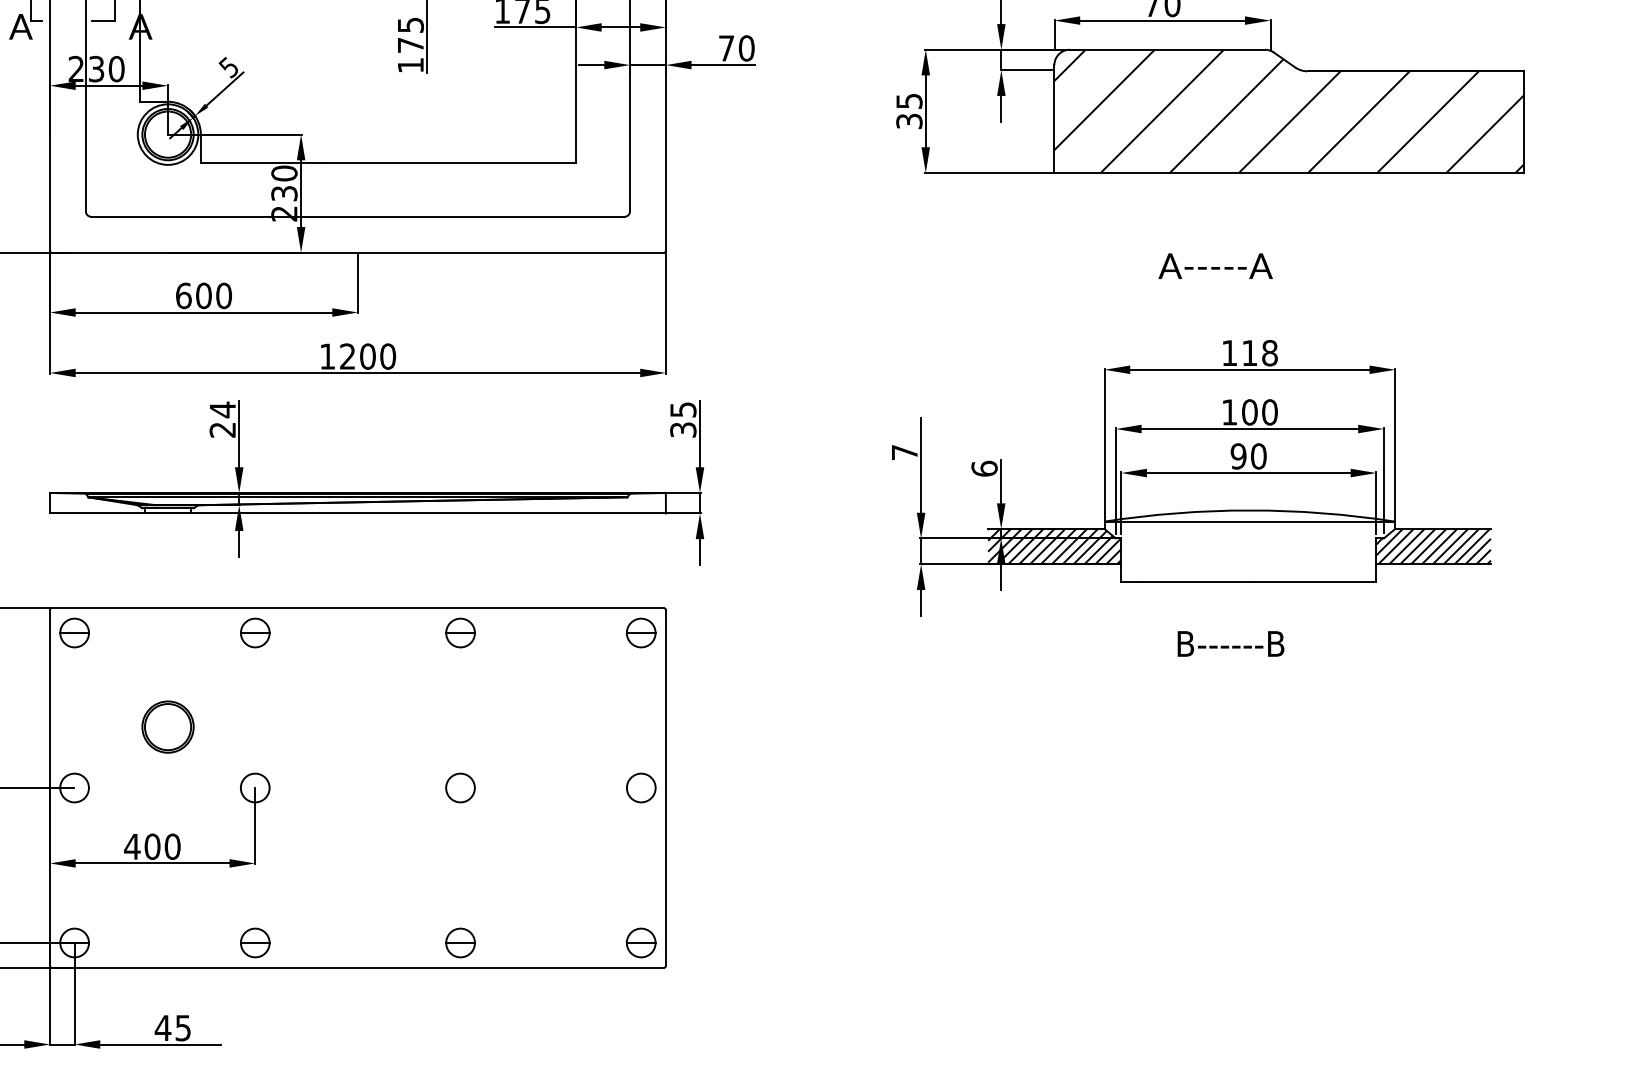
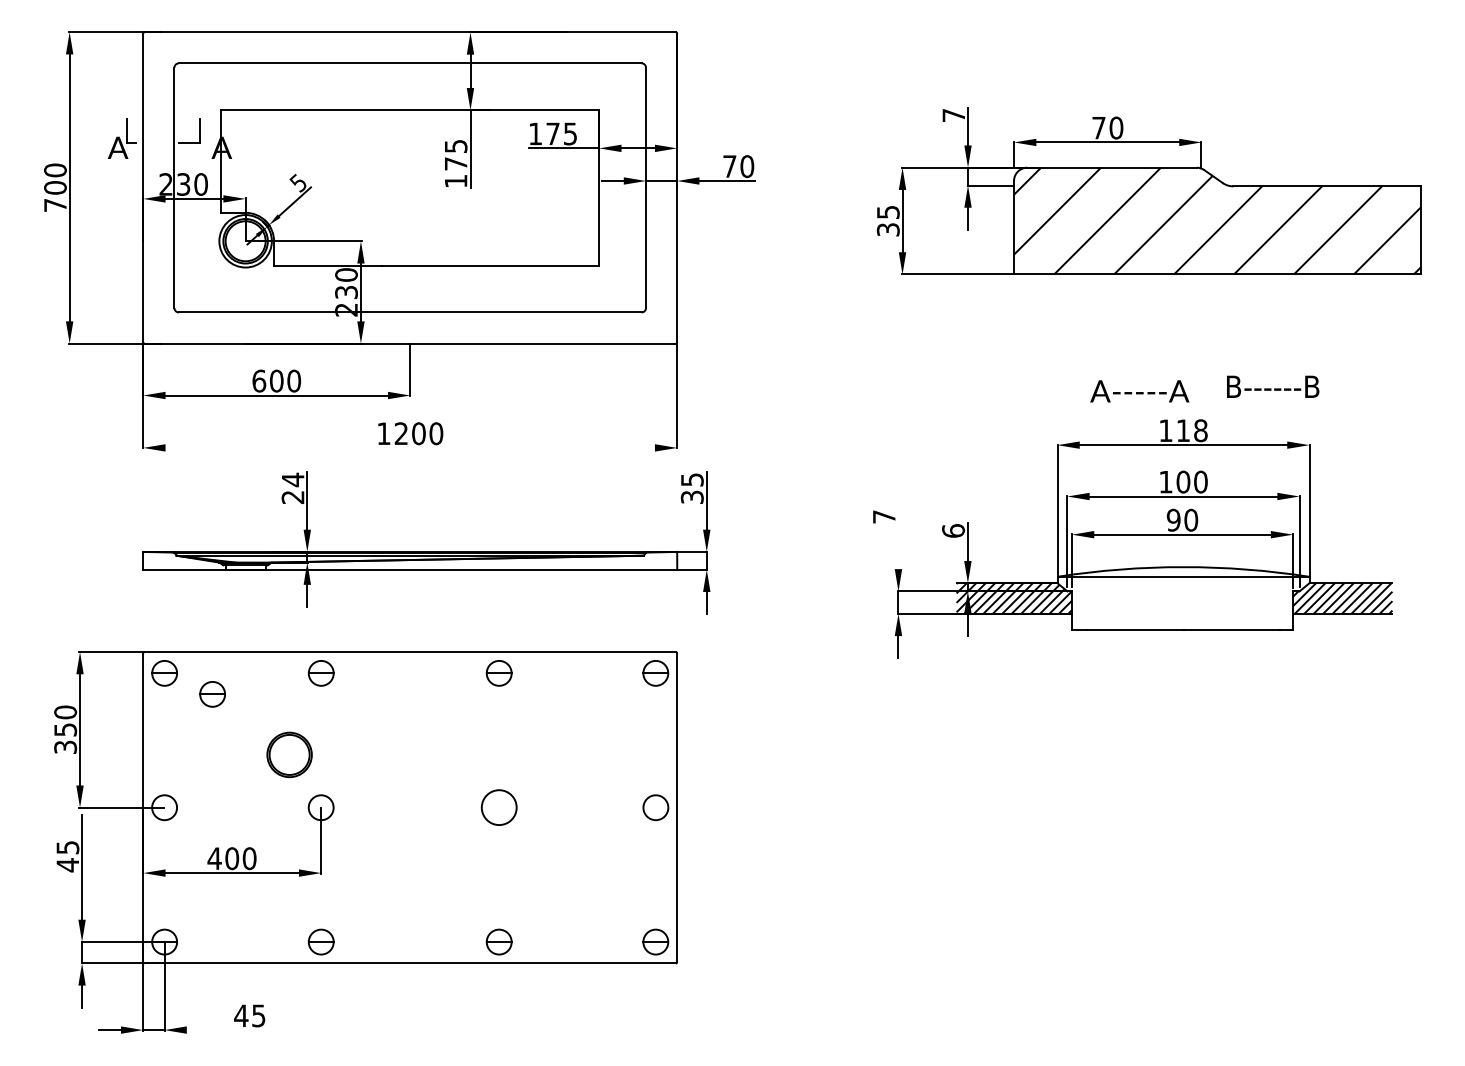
text: (1215, 266) -> (1139, 391), moved
line: (357, 372) -> (409, 447), removed
line: (921, 465) -> (898, 528), removed
text: (1231, 643) -> (1273, 386), moved
part: (129, 657) -> (212, 694), added
part: (167, 726) -> (289, 754), moved
circle: (459, 787) -> (498, 807), size x1.4
line: (159, 1044) -> (238, 1030), removed

